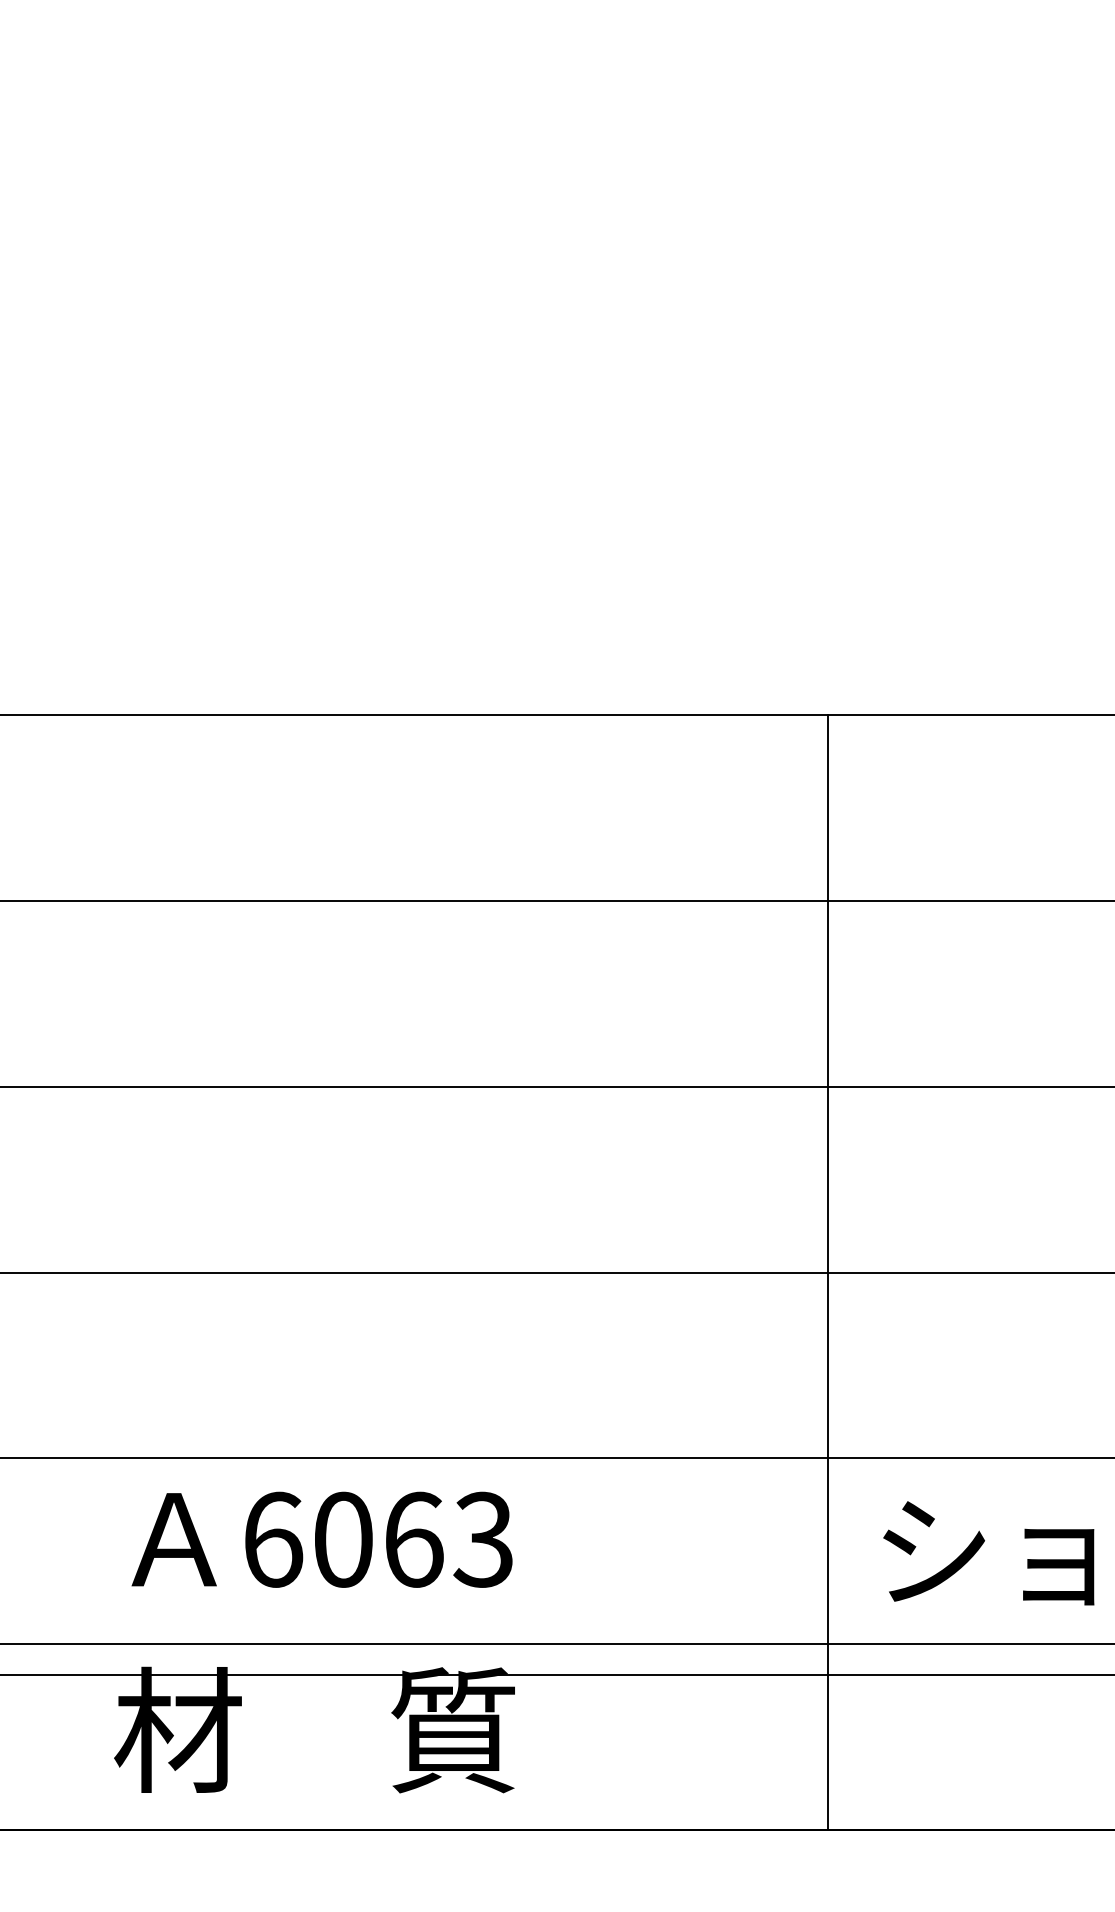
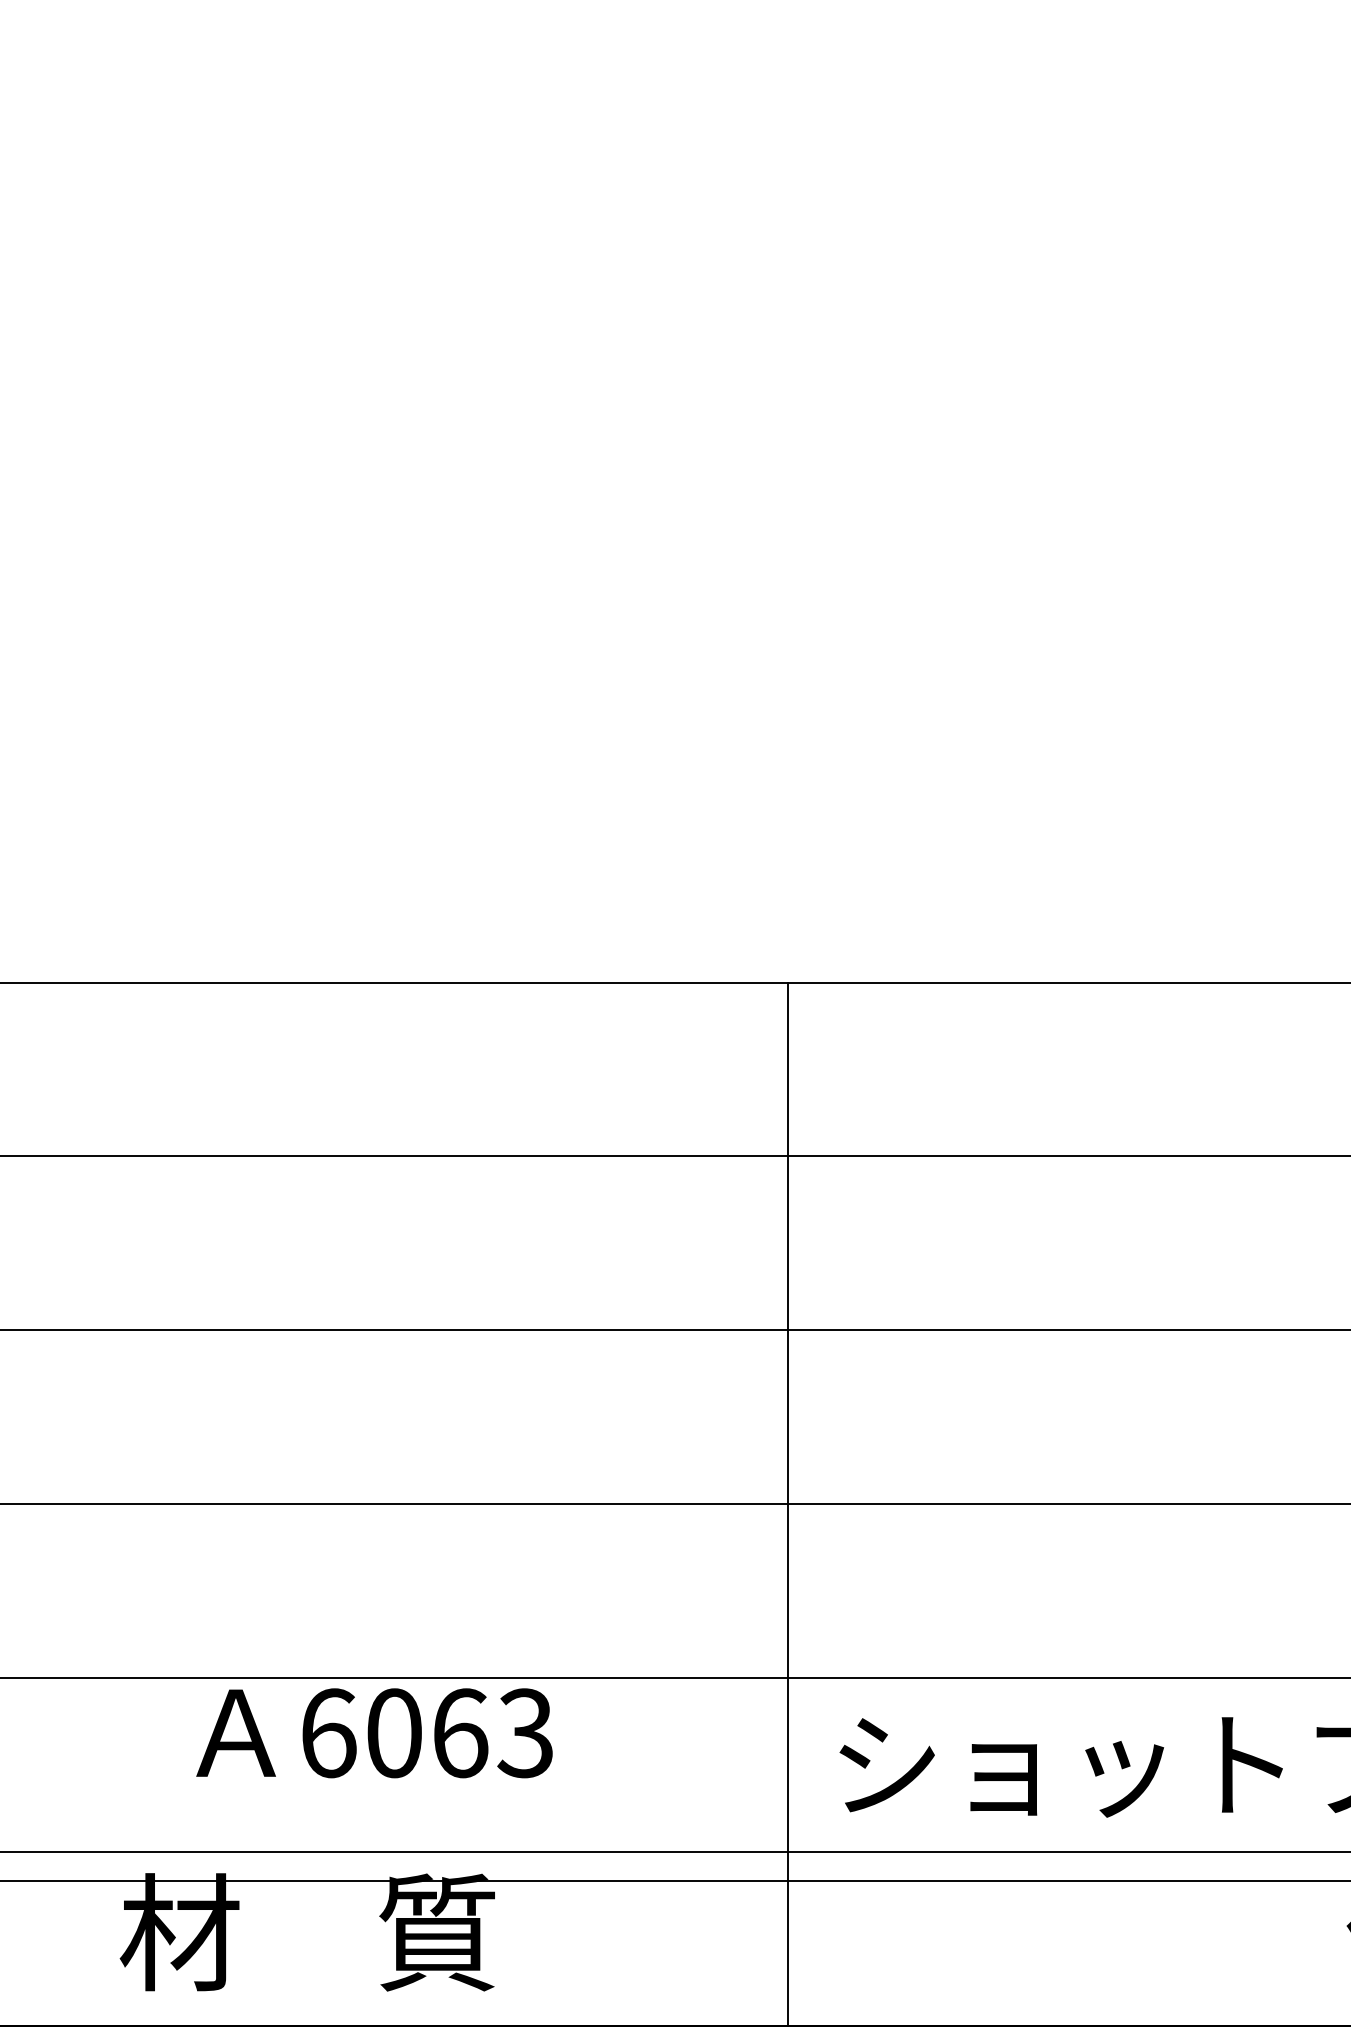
text: (322, 1540) -> (374, 1733), moved

